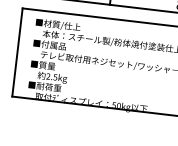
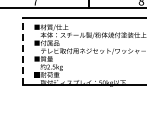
line: (17, 52) -> (23, 51), solid -> dashed

